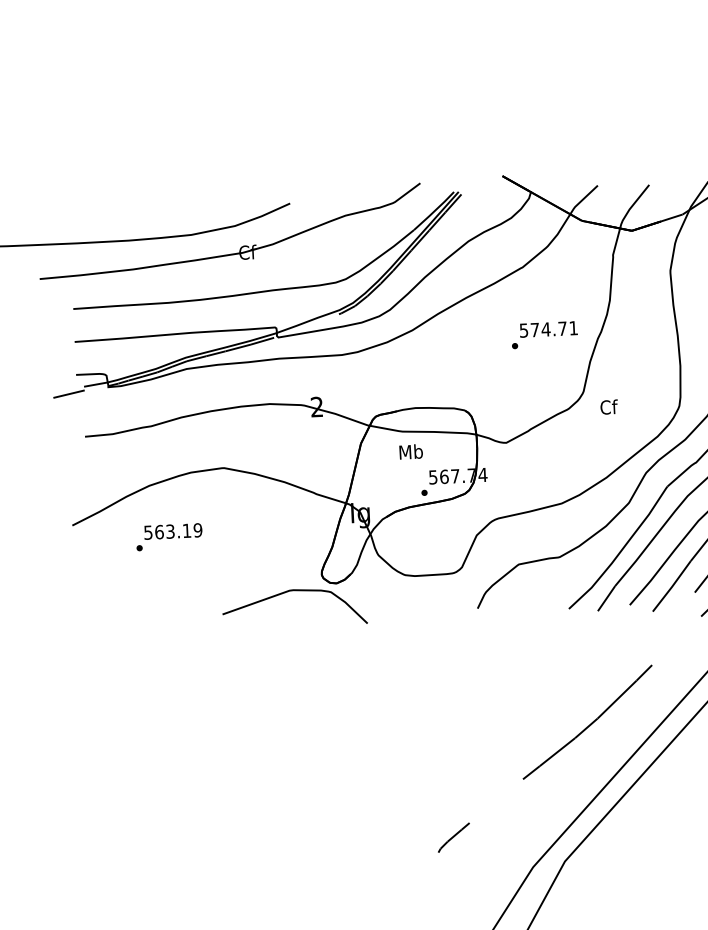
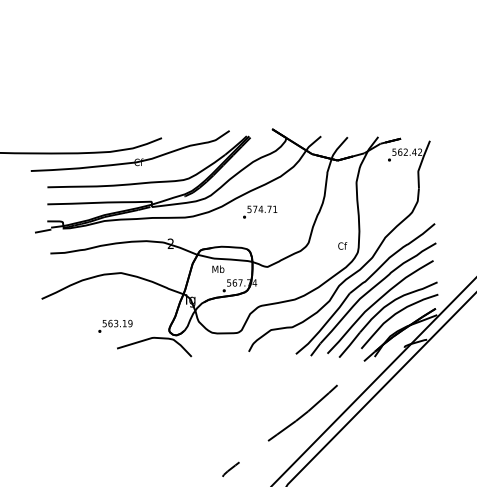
text: (545, 333) -> (260, 211), moved
text: (608, 406) -> (342, 245), moved
text: (169, 535) -> (115, 325), moved

